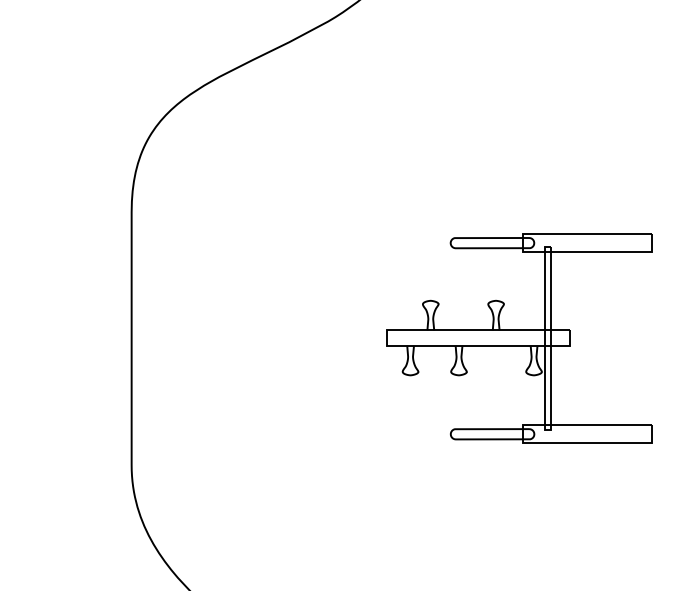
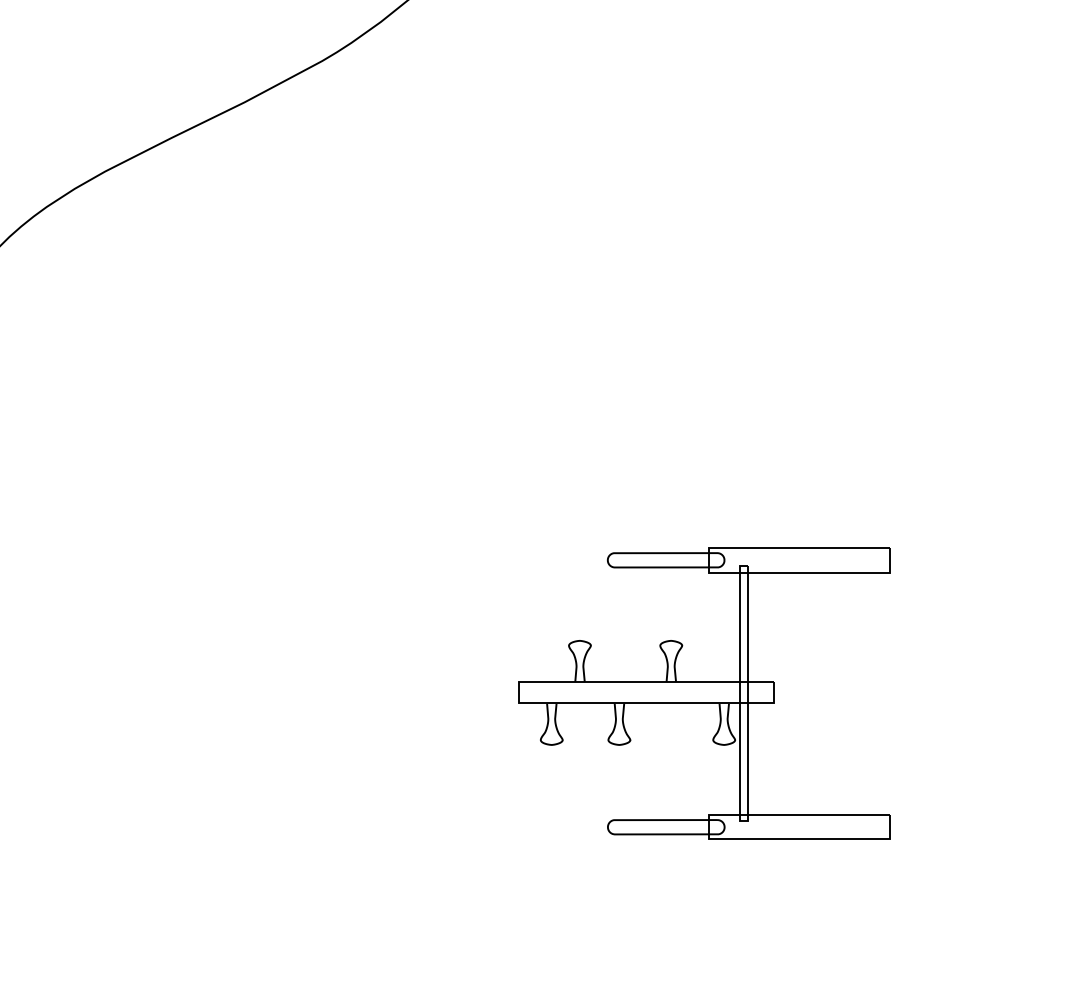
part: (519, 338) -> (703, 693), size x0.7

